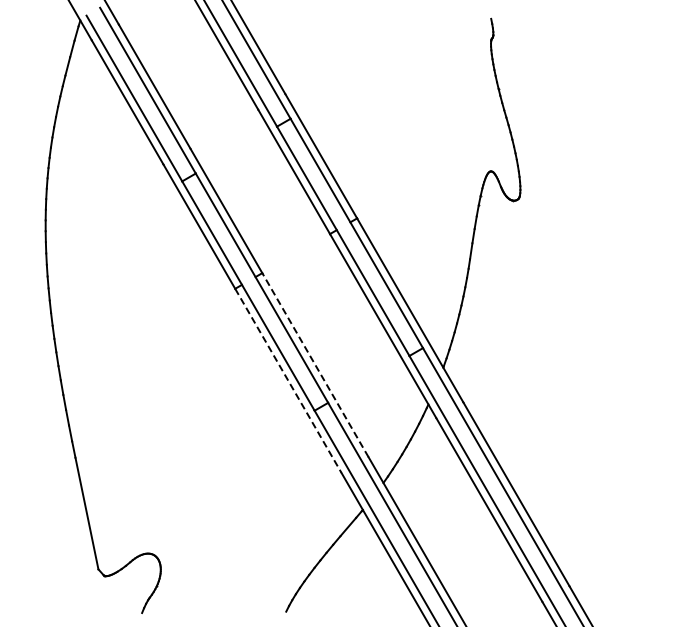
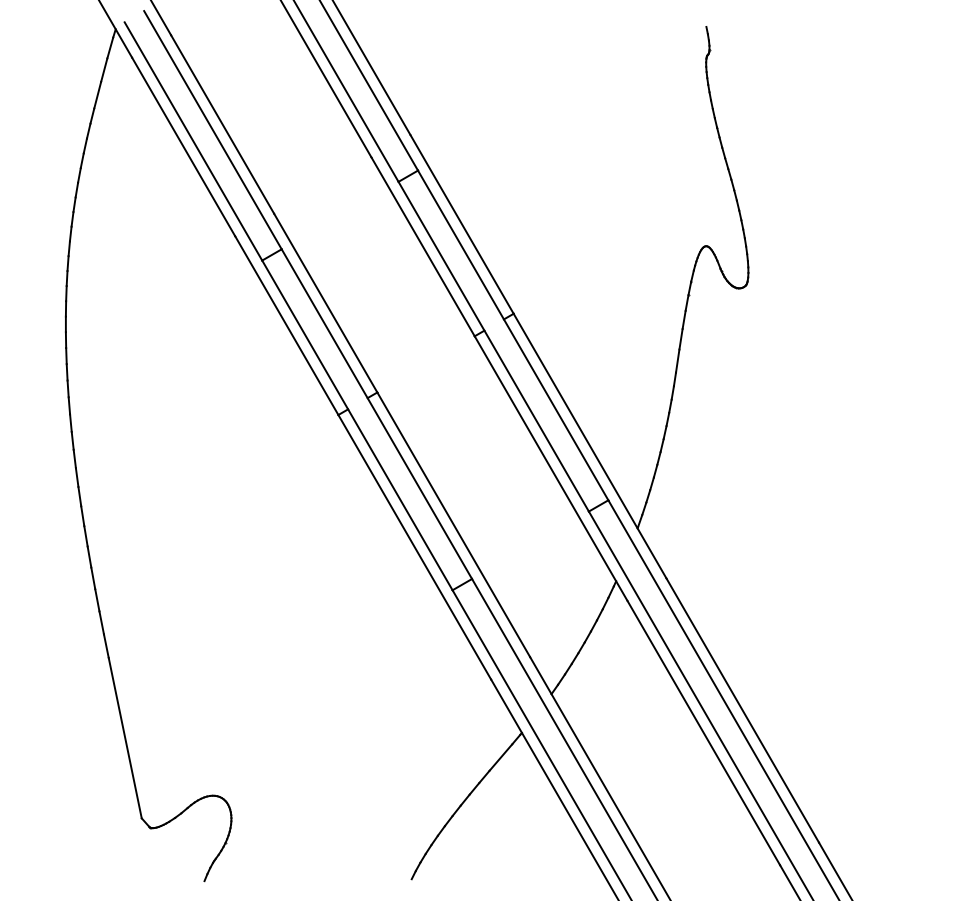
line: (315, 364) -> (453, 523), dashed -> solid
line: (288, 381) -> (414, 548), dashed -> solid

